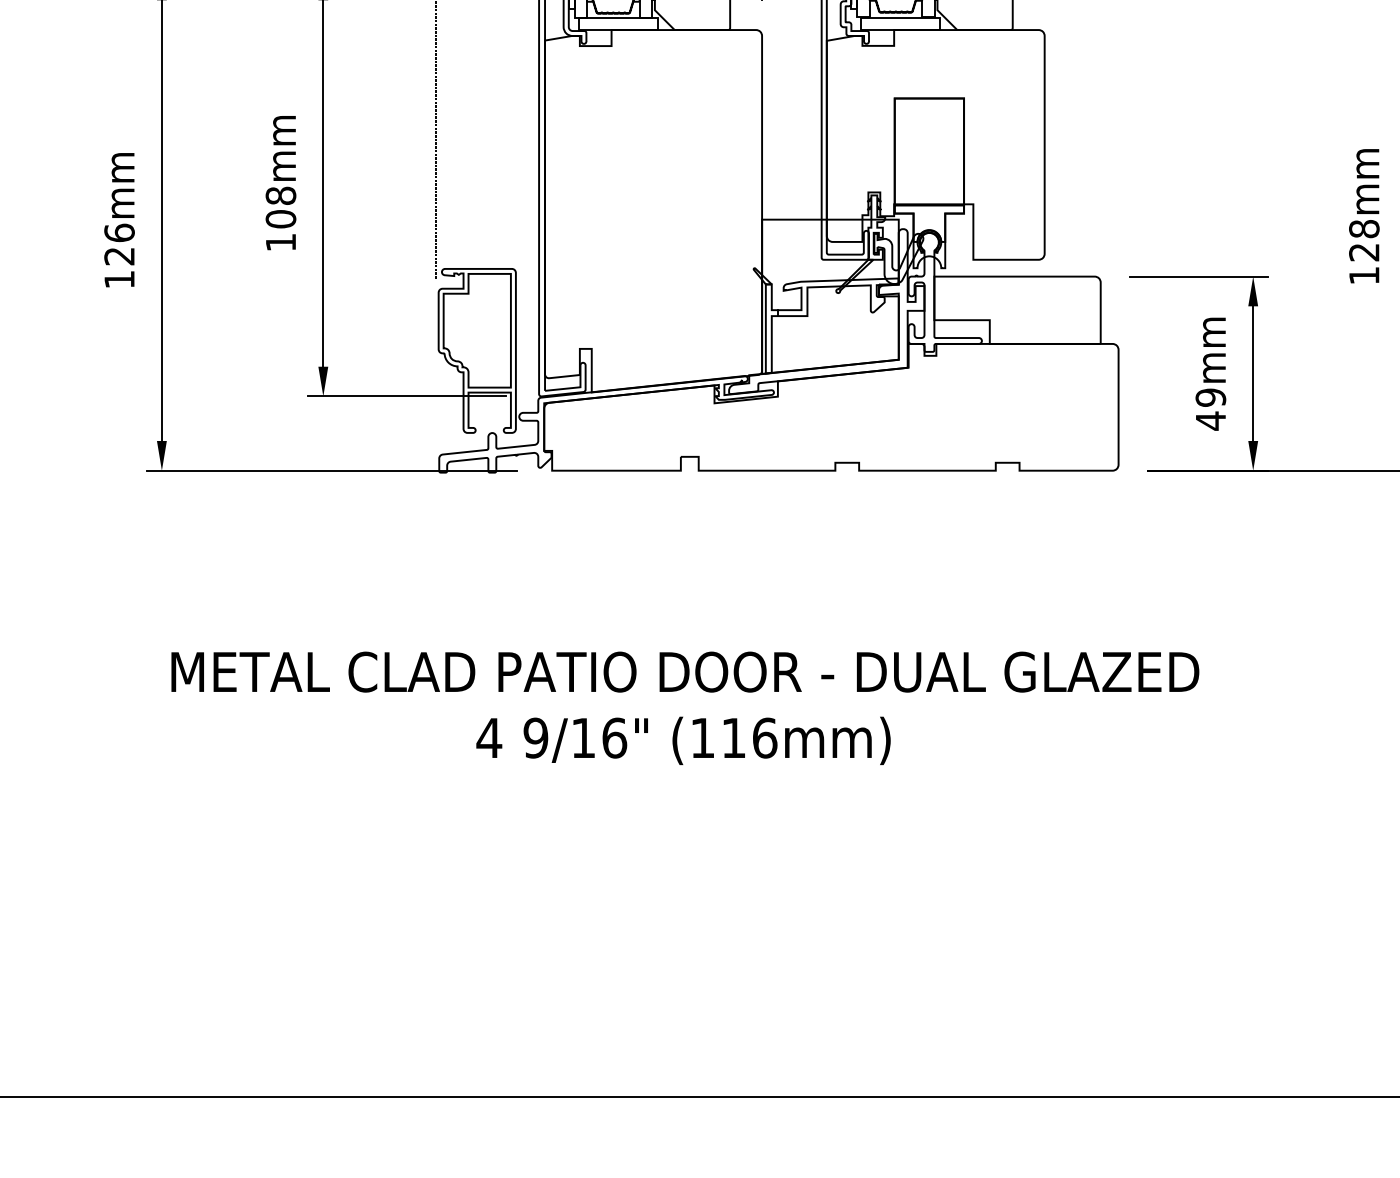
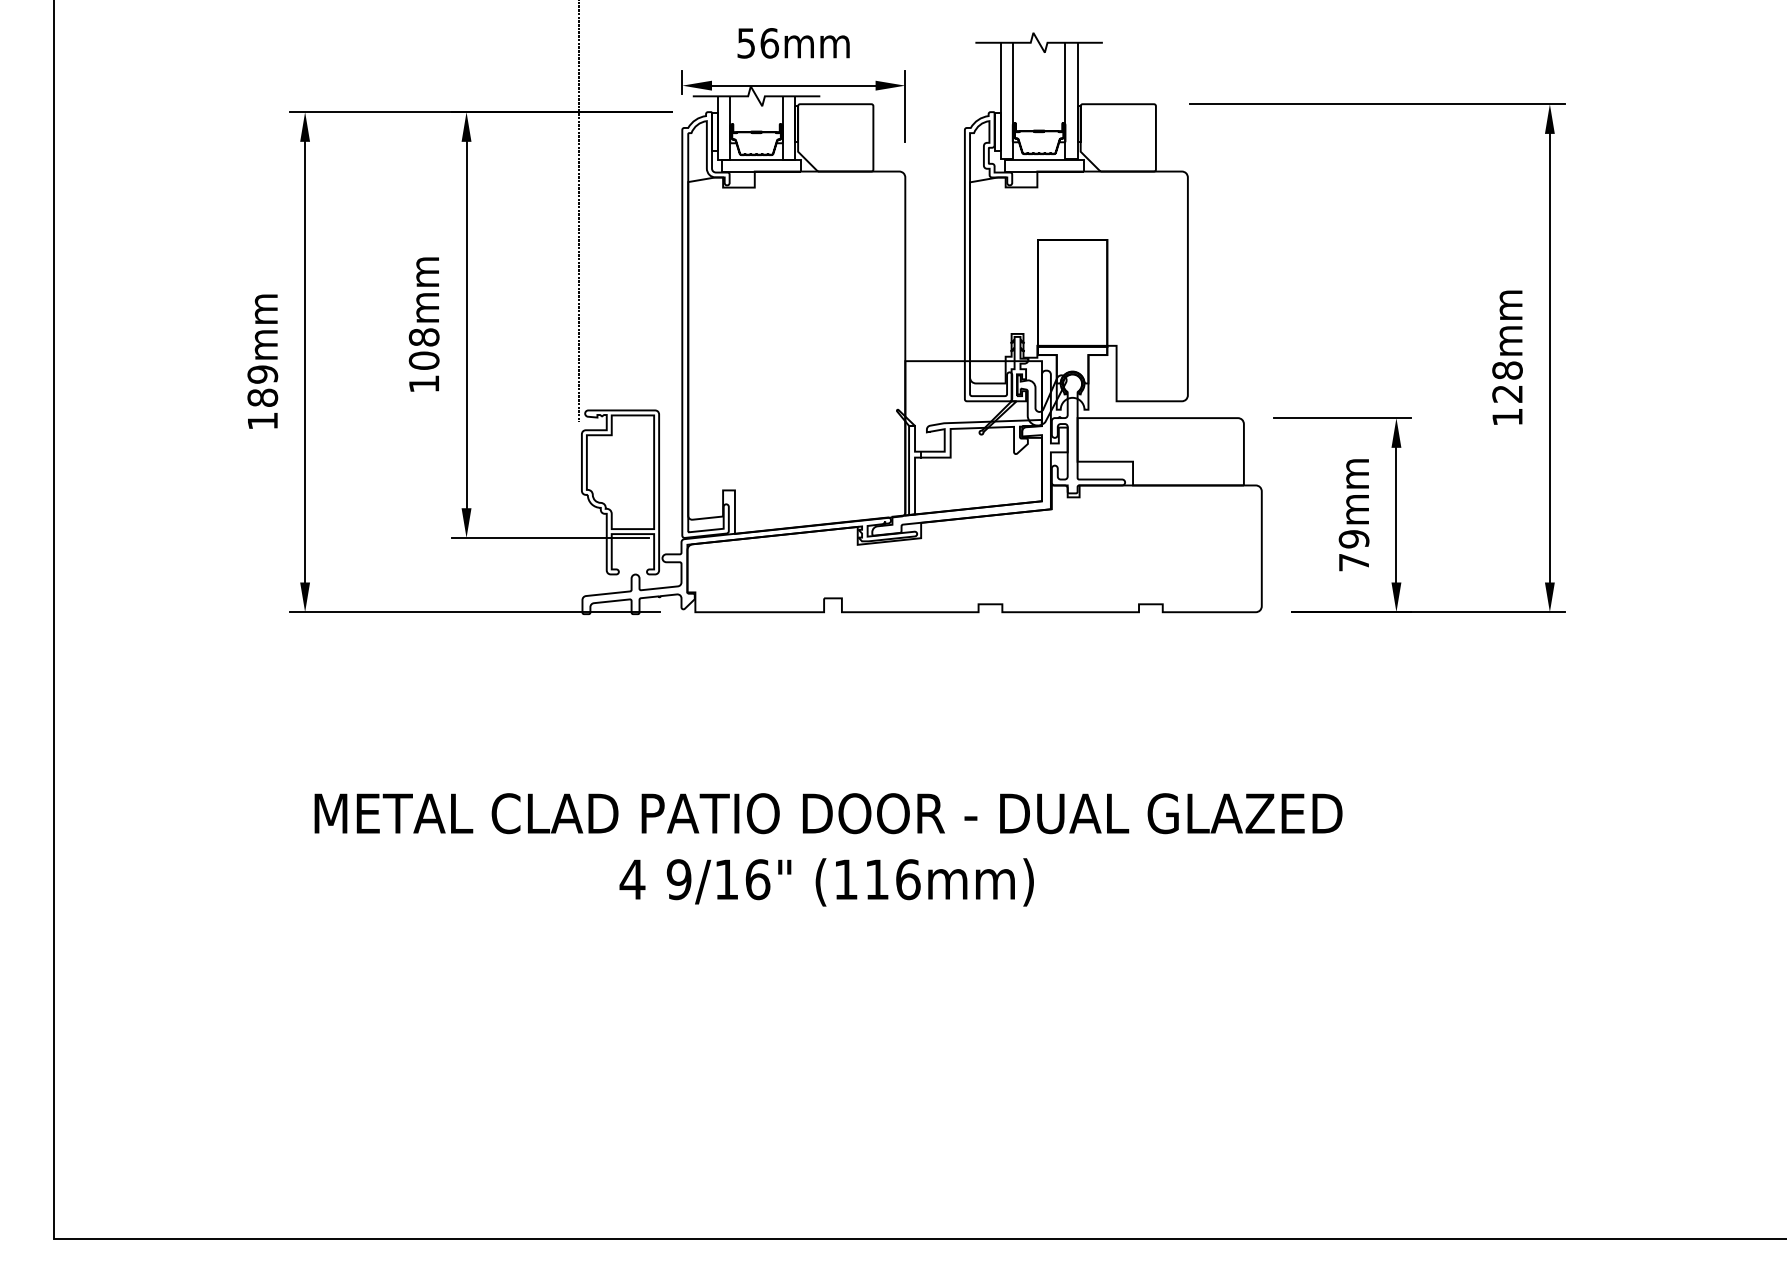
text: (119, 243) -> (262, 385), 126mm -> 189mm
text: (1210, 420) -> (1353, 562), 49mm -> 79mm

